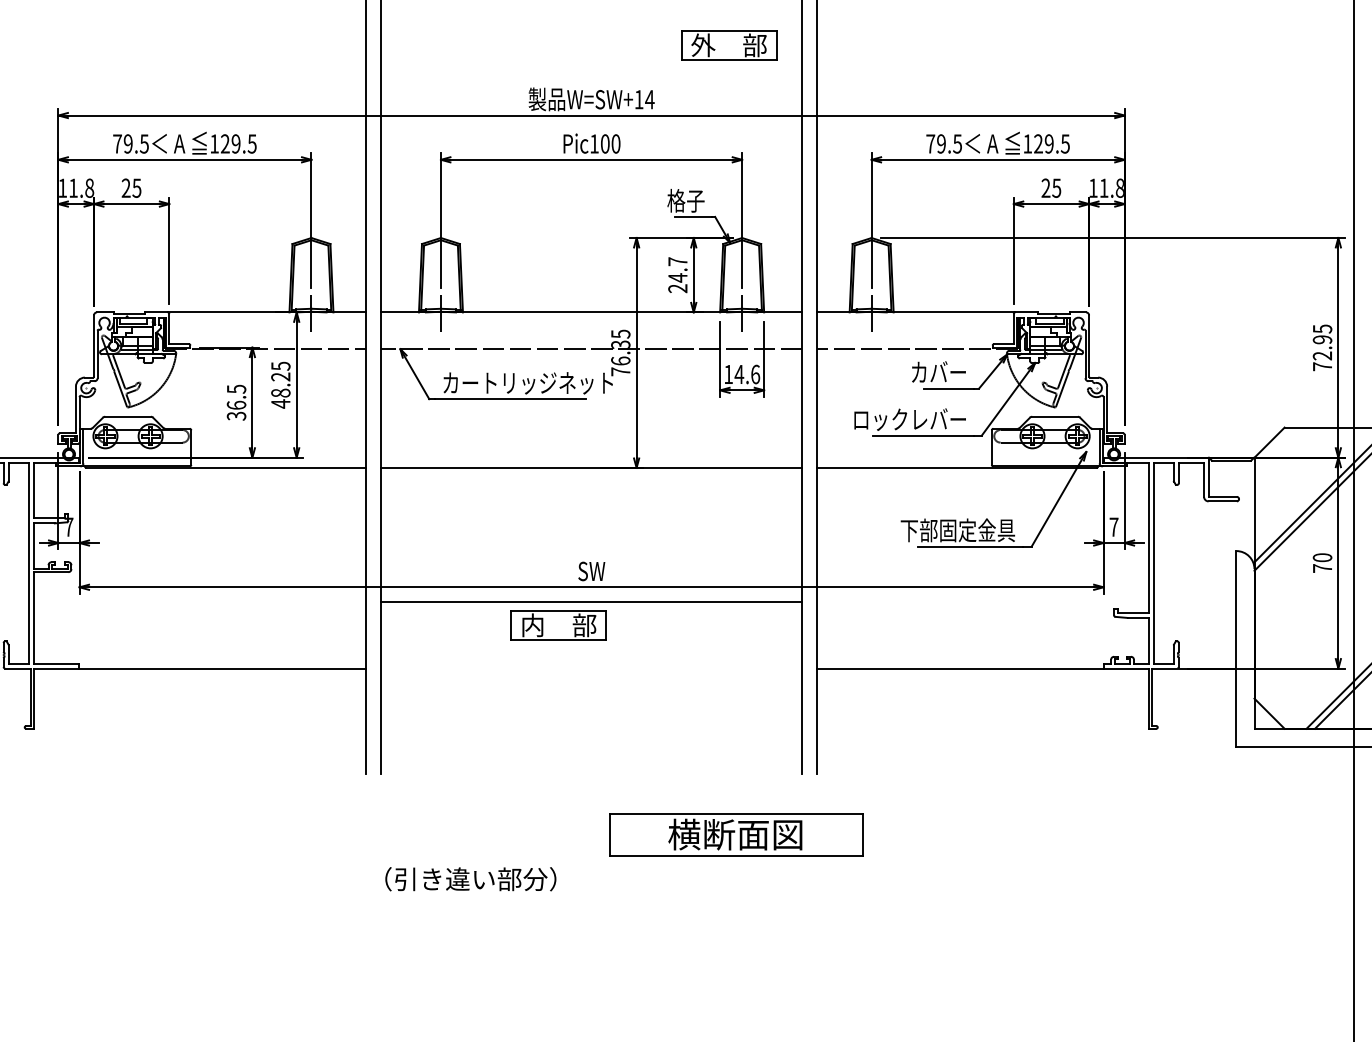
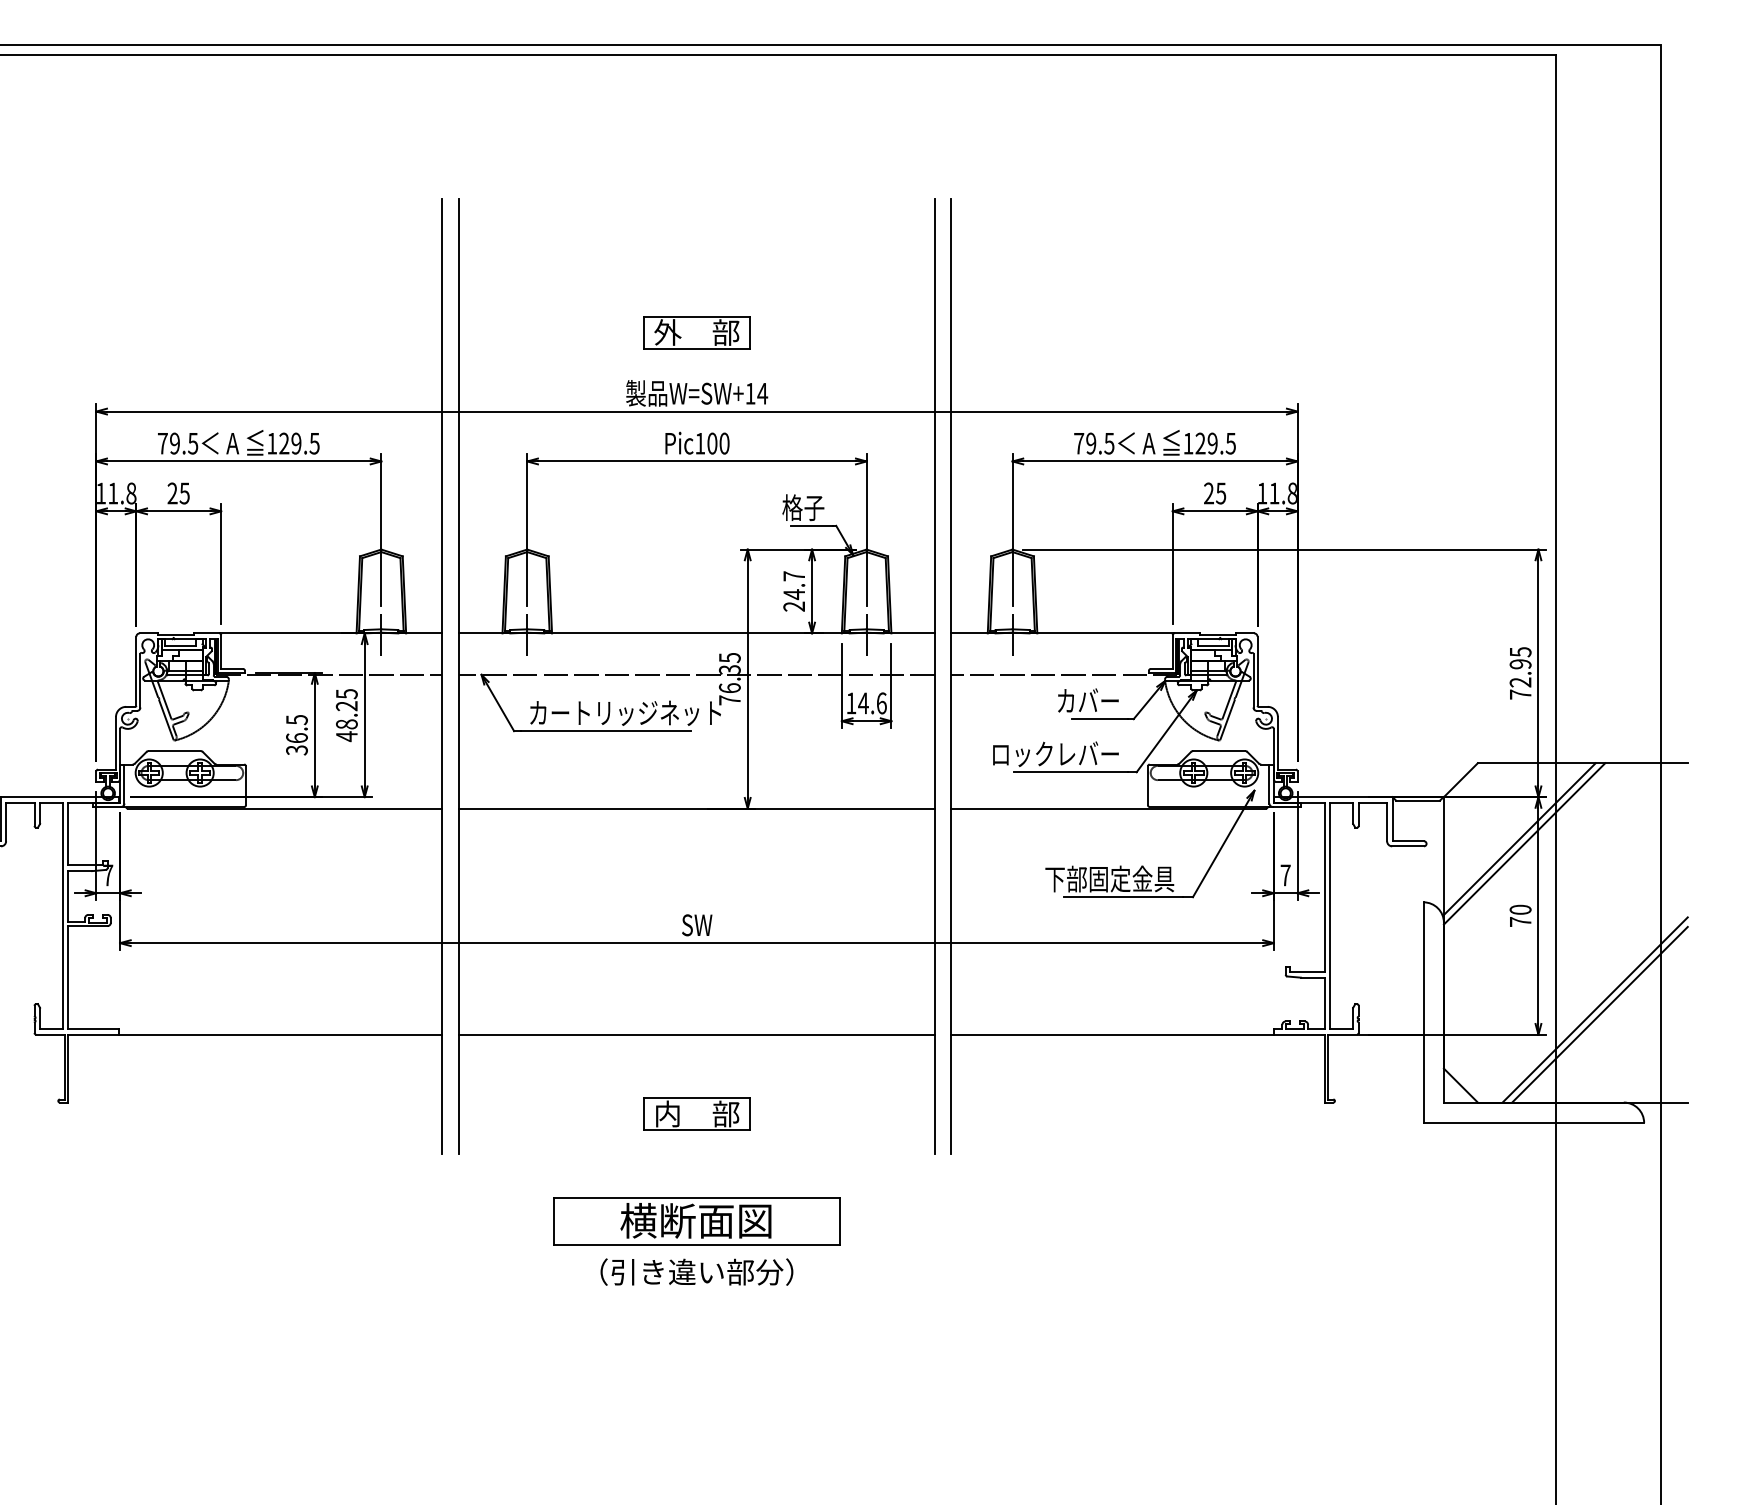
part: (728, 45) -> (696, 332), moved
line: (591, 601) -> (696, 1034), moved
part: (558, 624) -> (696, 1113), moved
part: (735, 835) -> (696, 1221), moved
text: (470, 878) -> (696, 1271), moved

